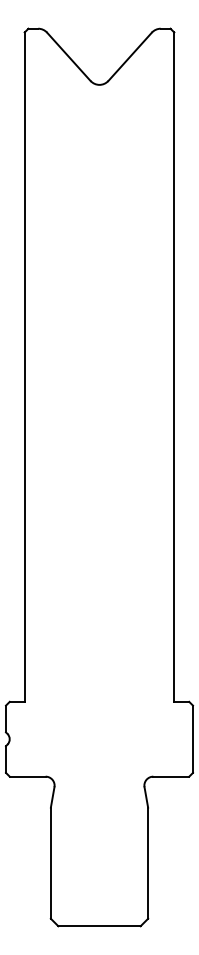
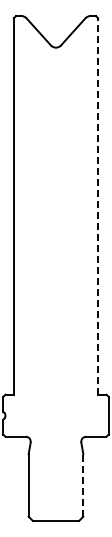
line: (175, 365) -> (98, 205), solid -> dashed
line: (148, 861) -> (83, 484), solid -> dashed

